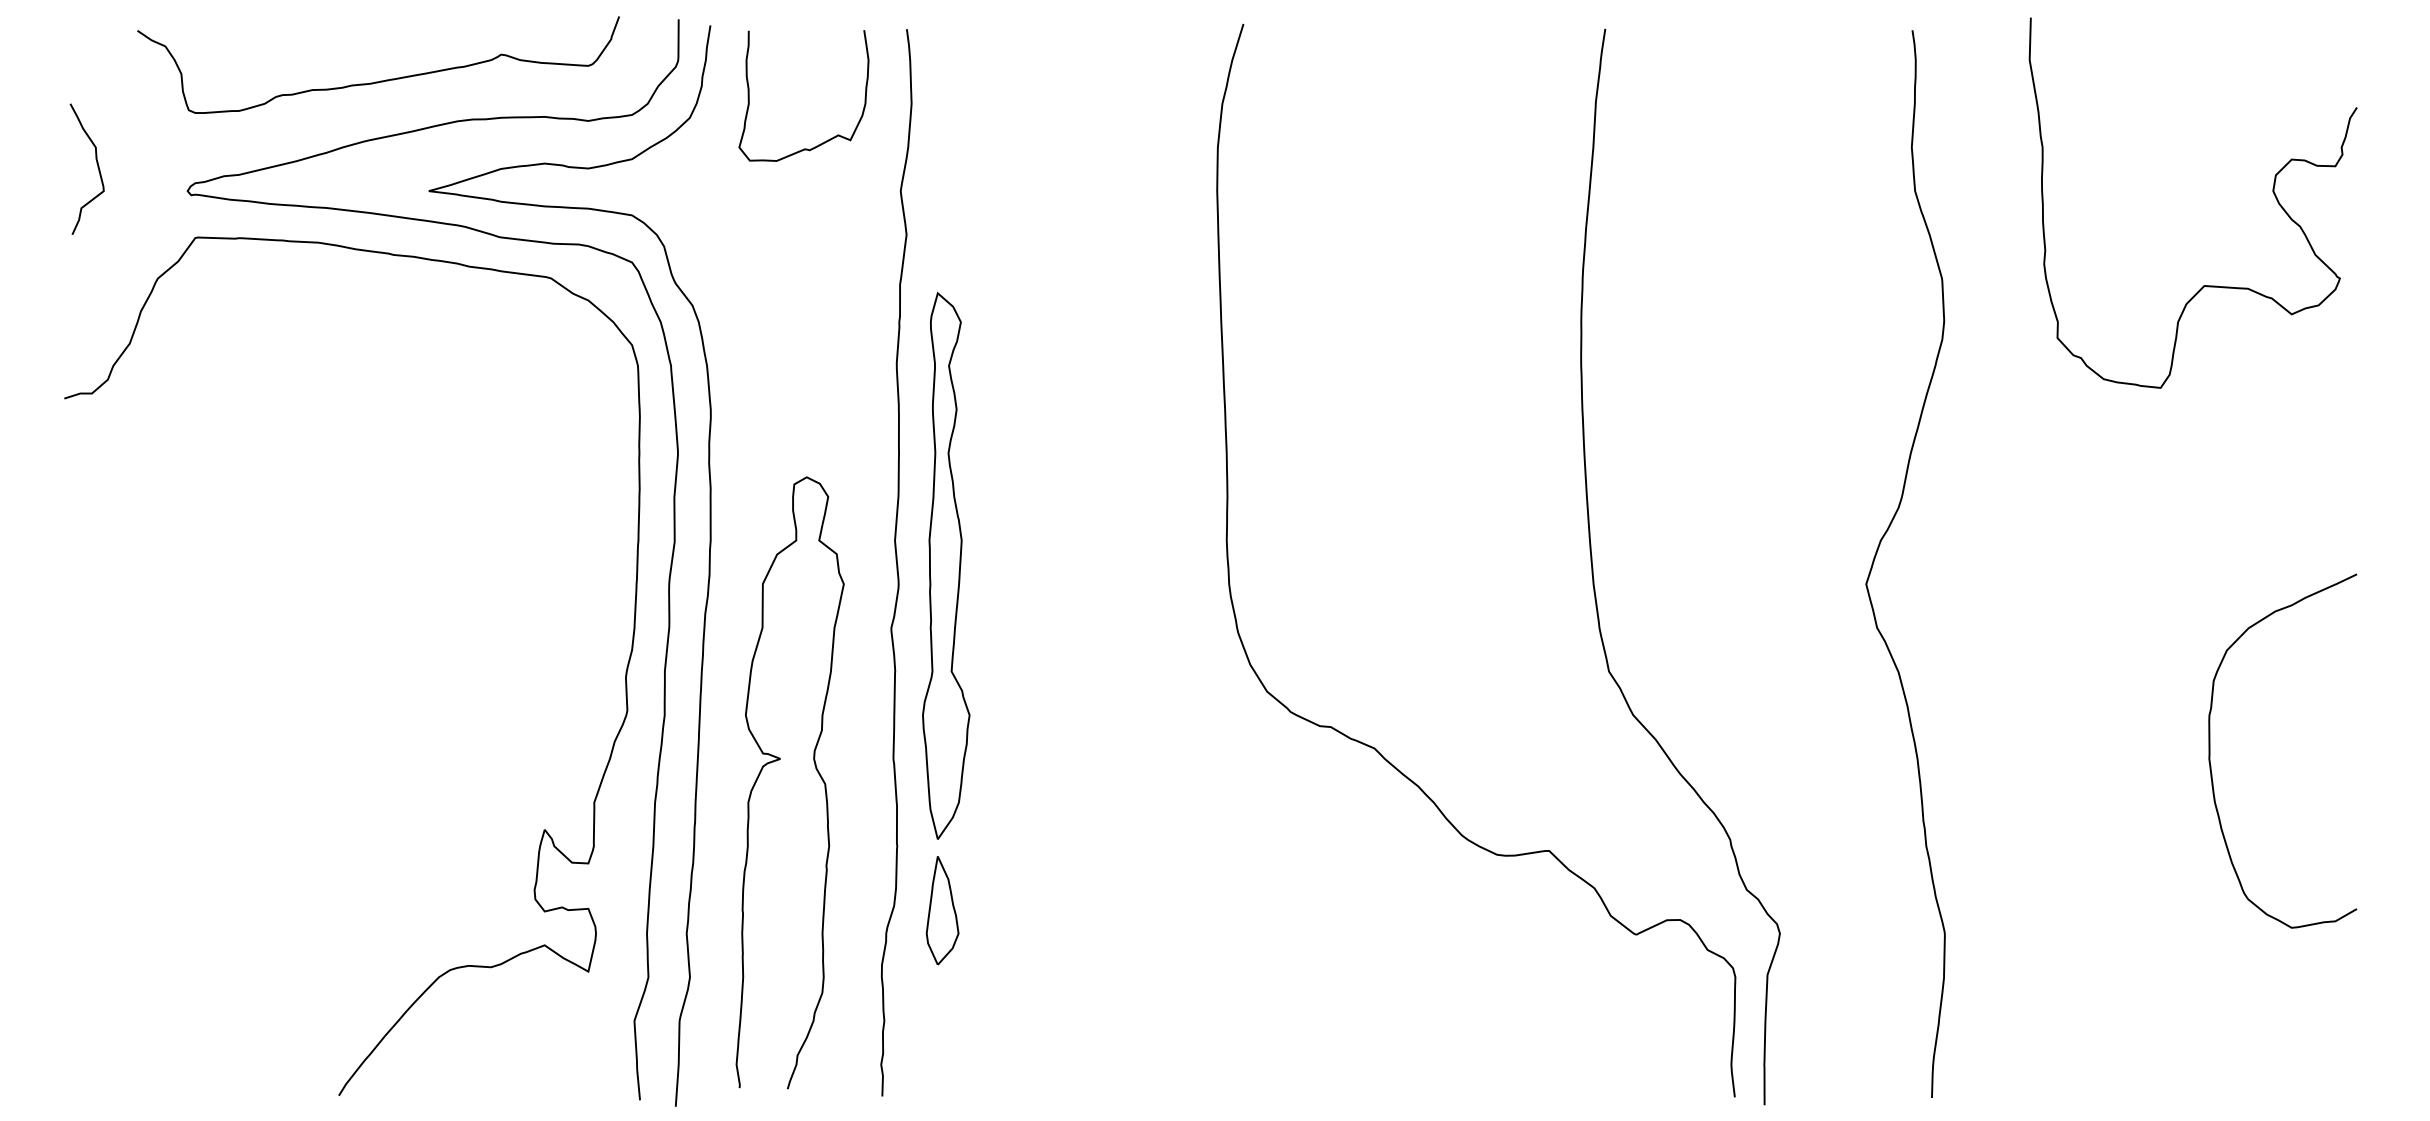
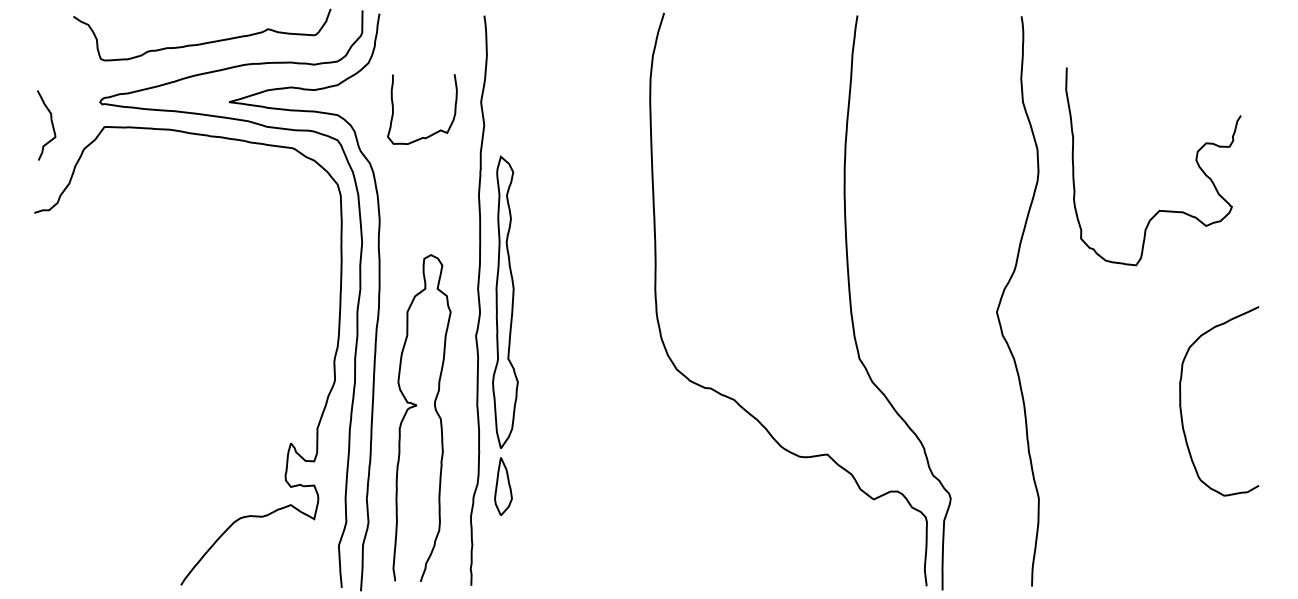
curve: (826, 139) -> (434, 132), moved
curve: (96, 167) -> (51, 124), moved
curve: (2271, 193) -> (1195, 161), moved

